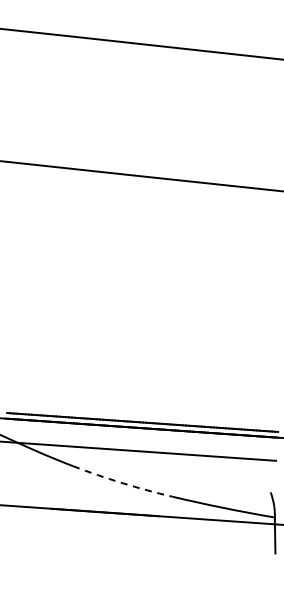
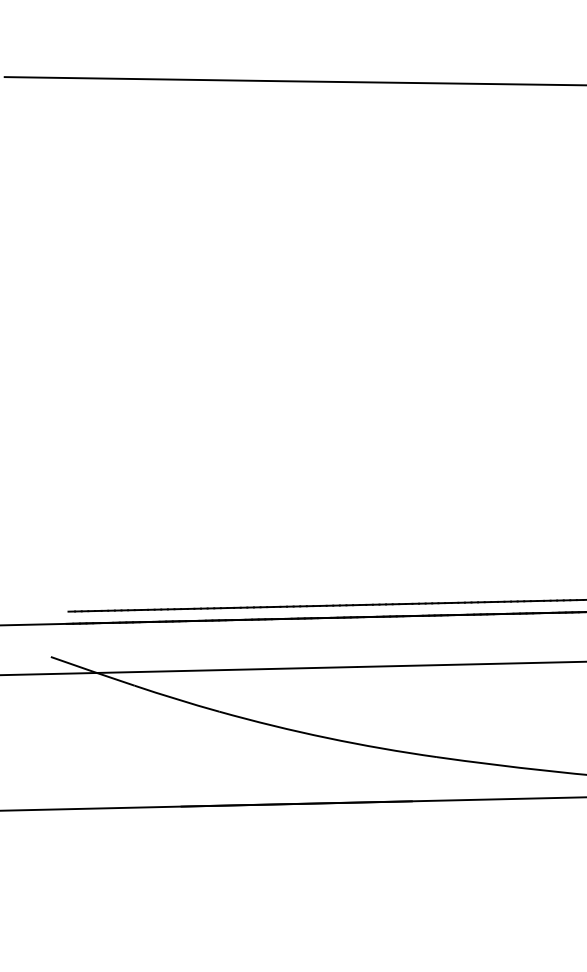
arc: (122, 483) -> (327, 738), dashed -> solid

